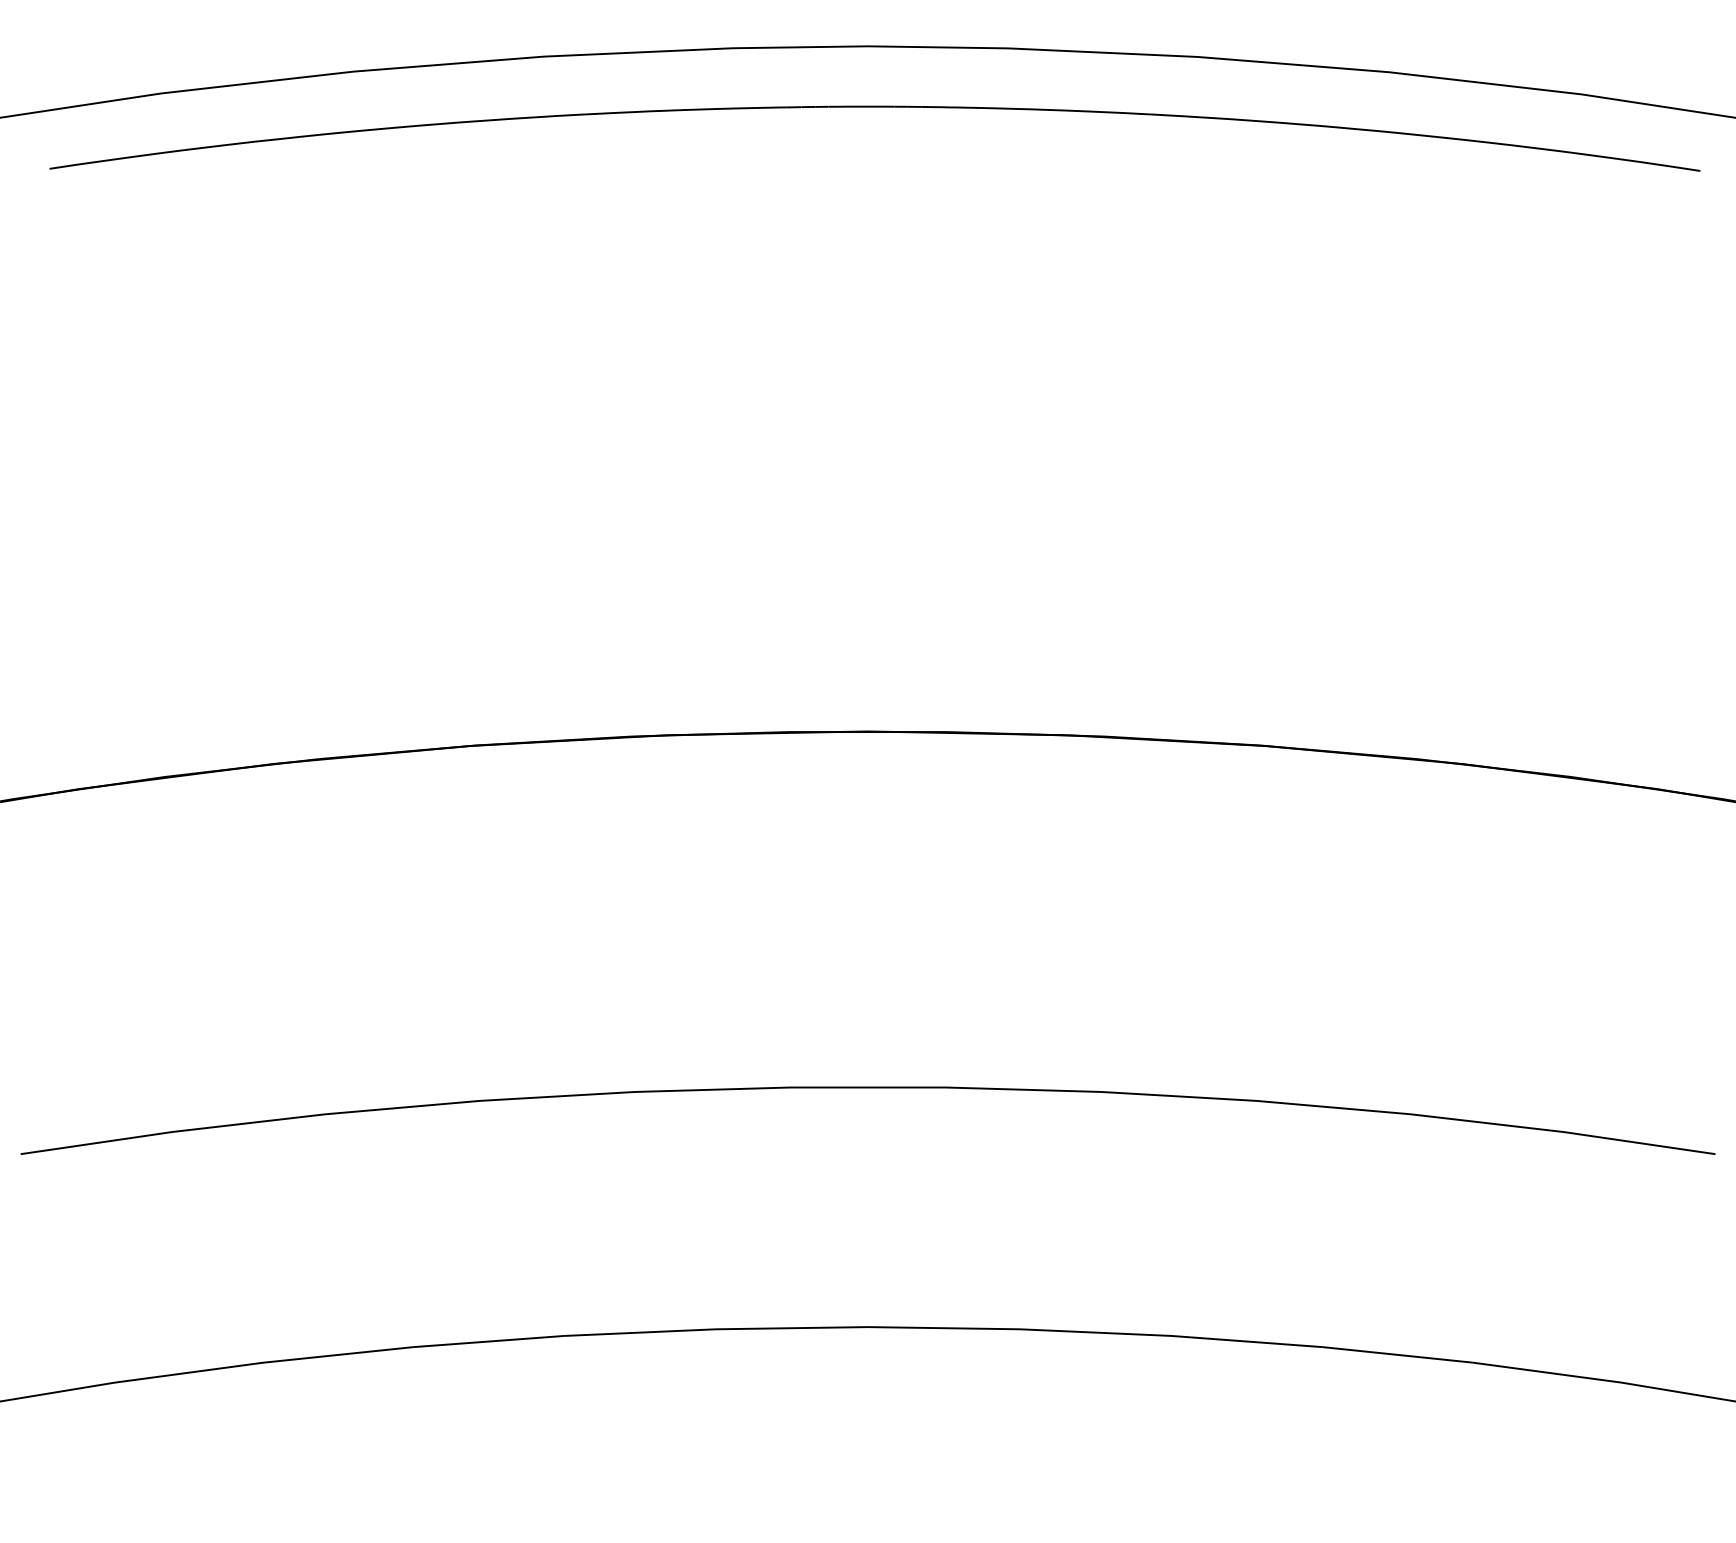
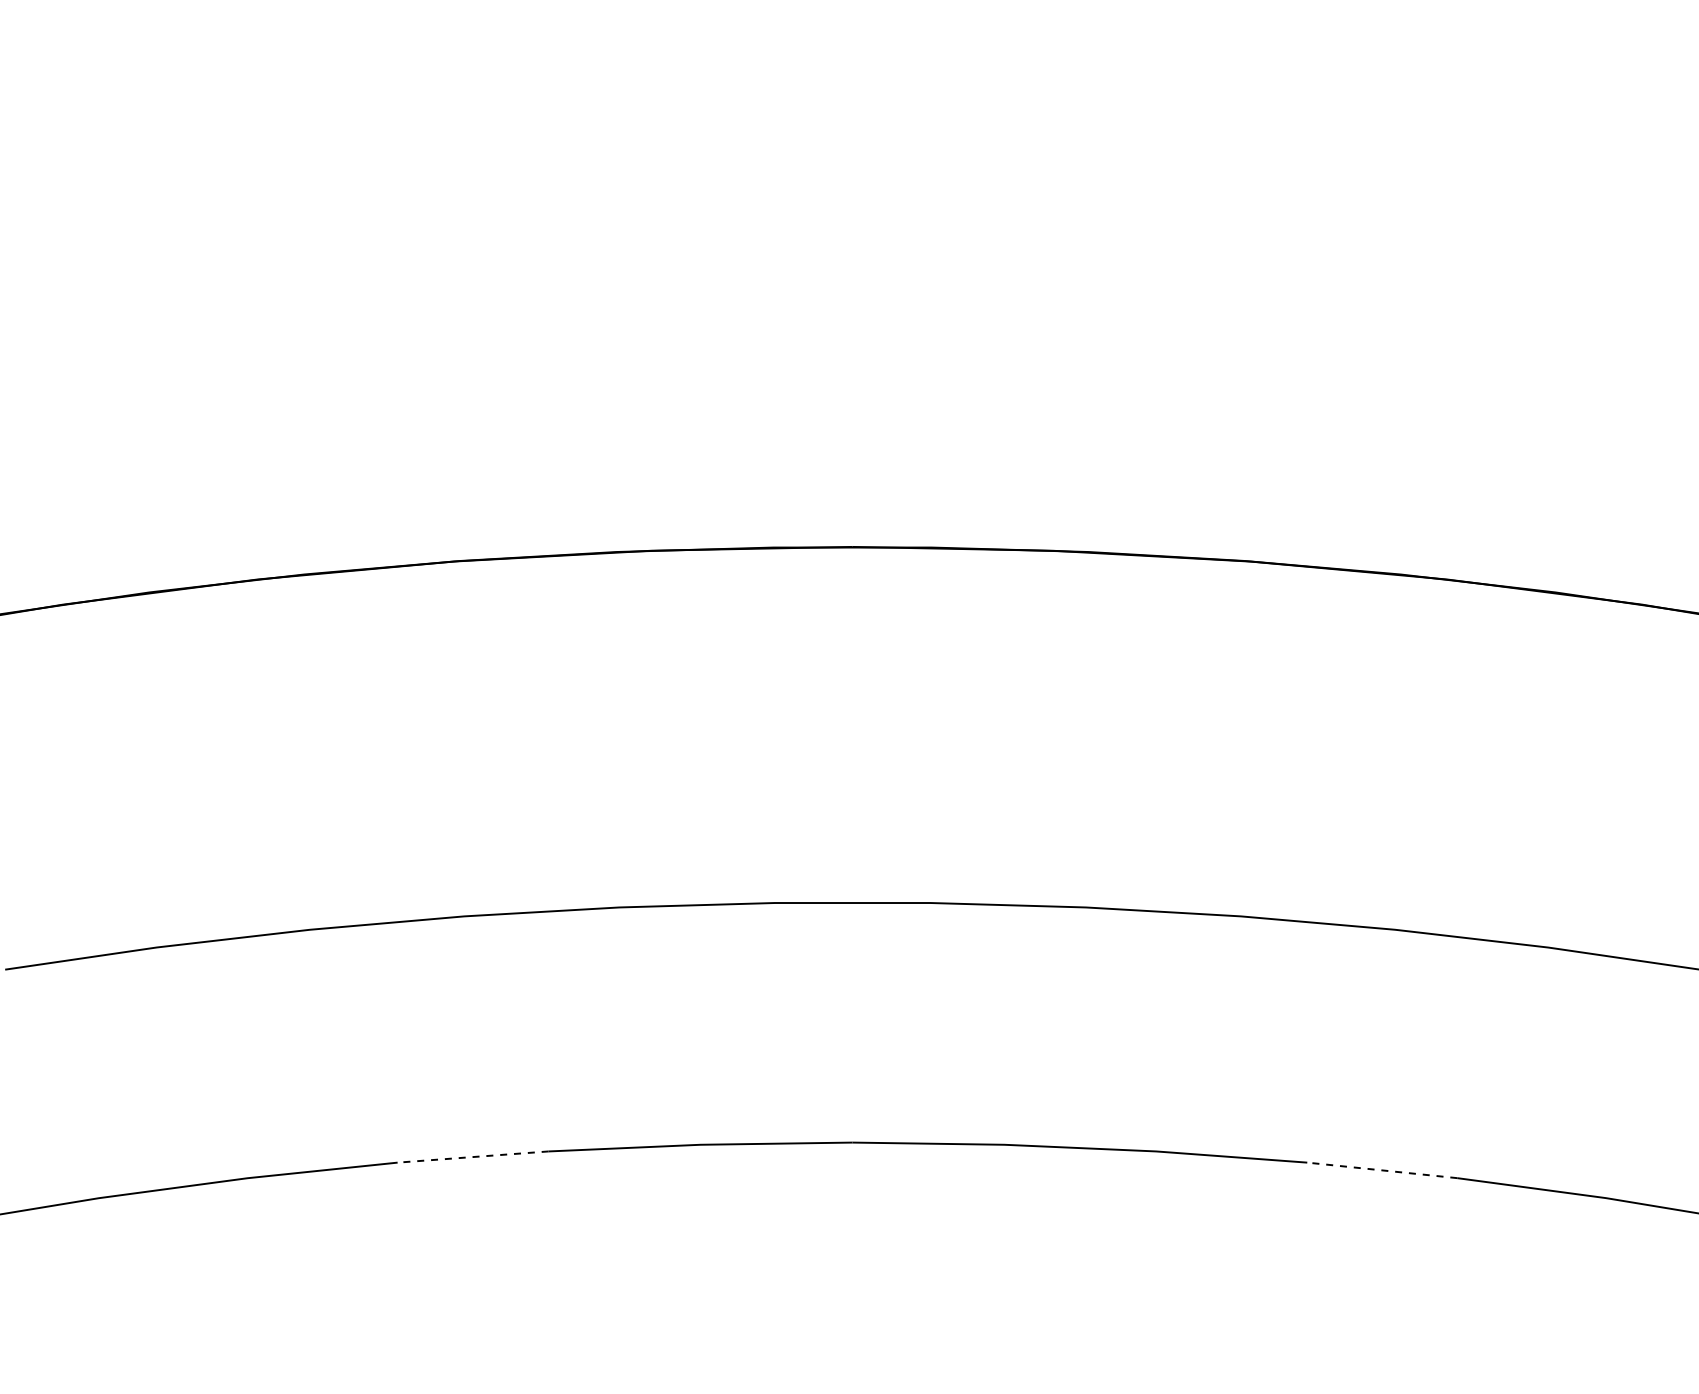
line: (488, 1341) -> (472, 1156), solid -> dashed
line: (1397, 1354) -> (1381, 1169), solid -> dashed

